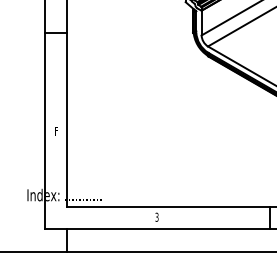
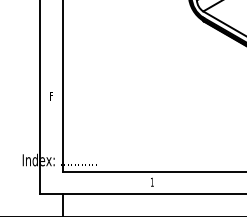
text: (156, 216) -> (151, 181), 3 -> 1

